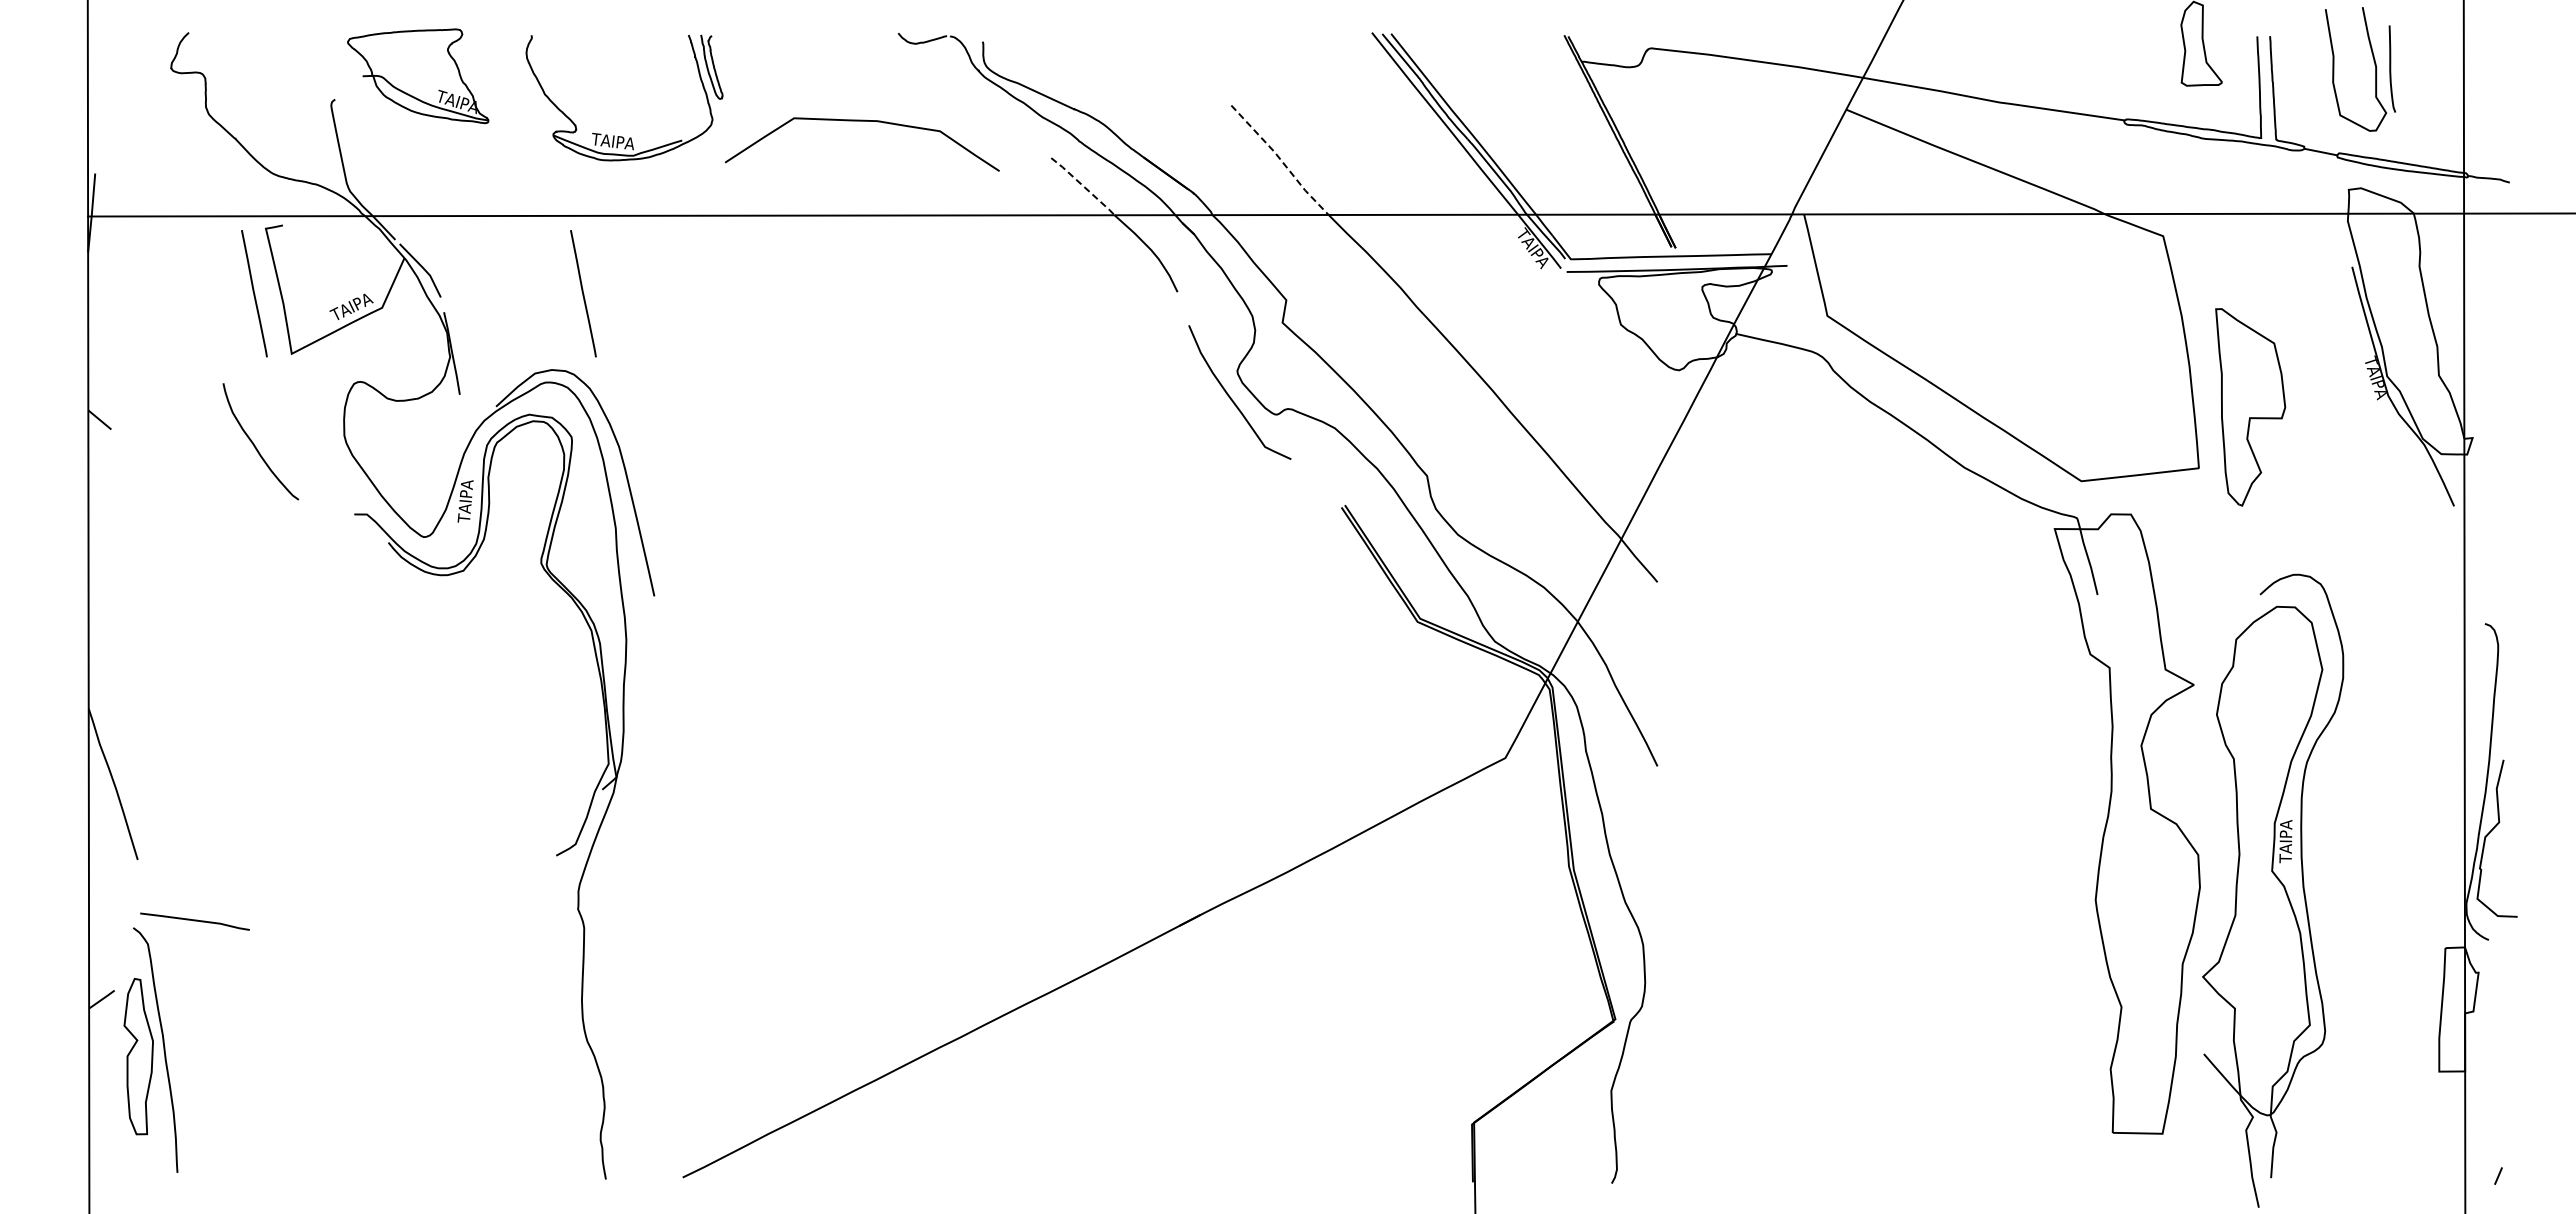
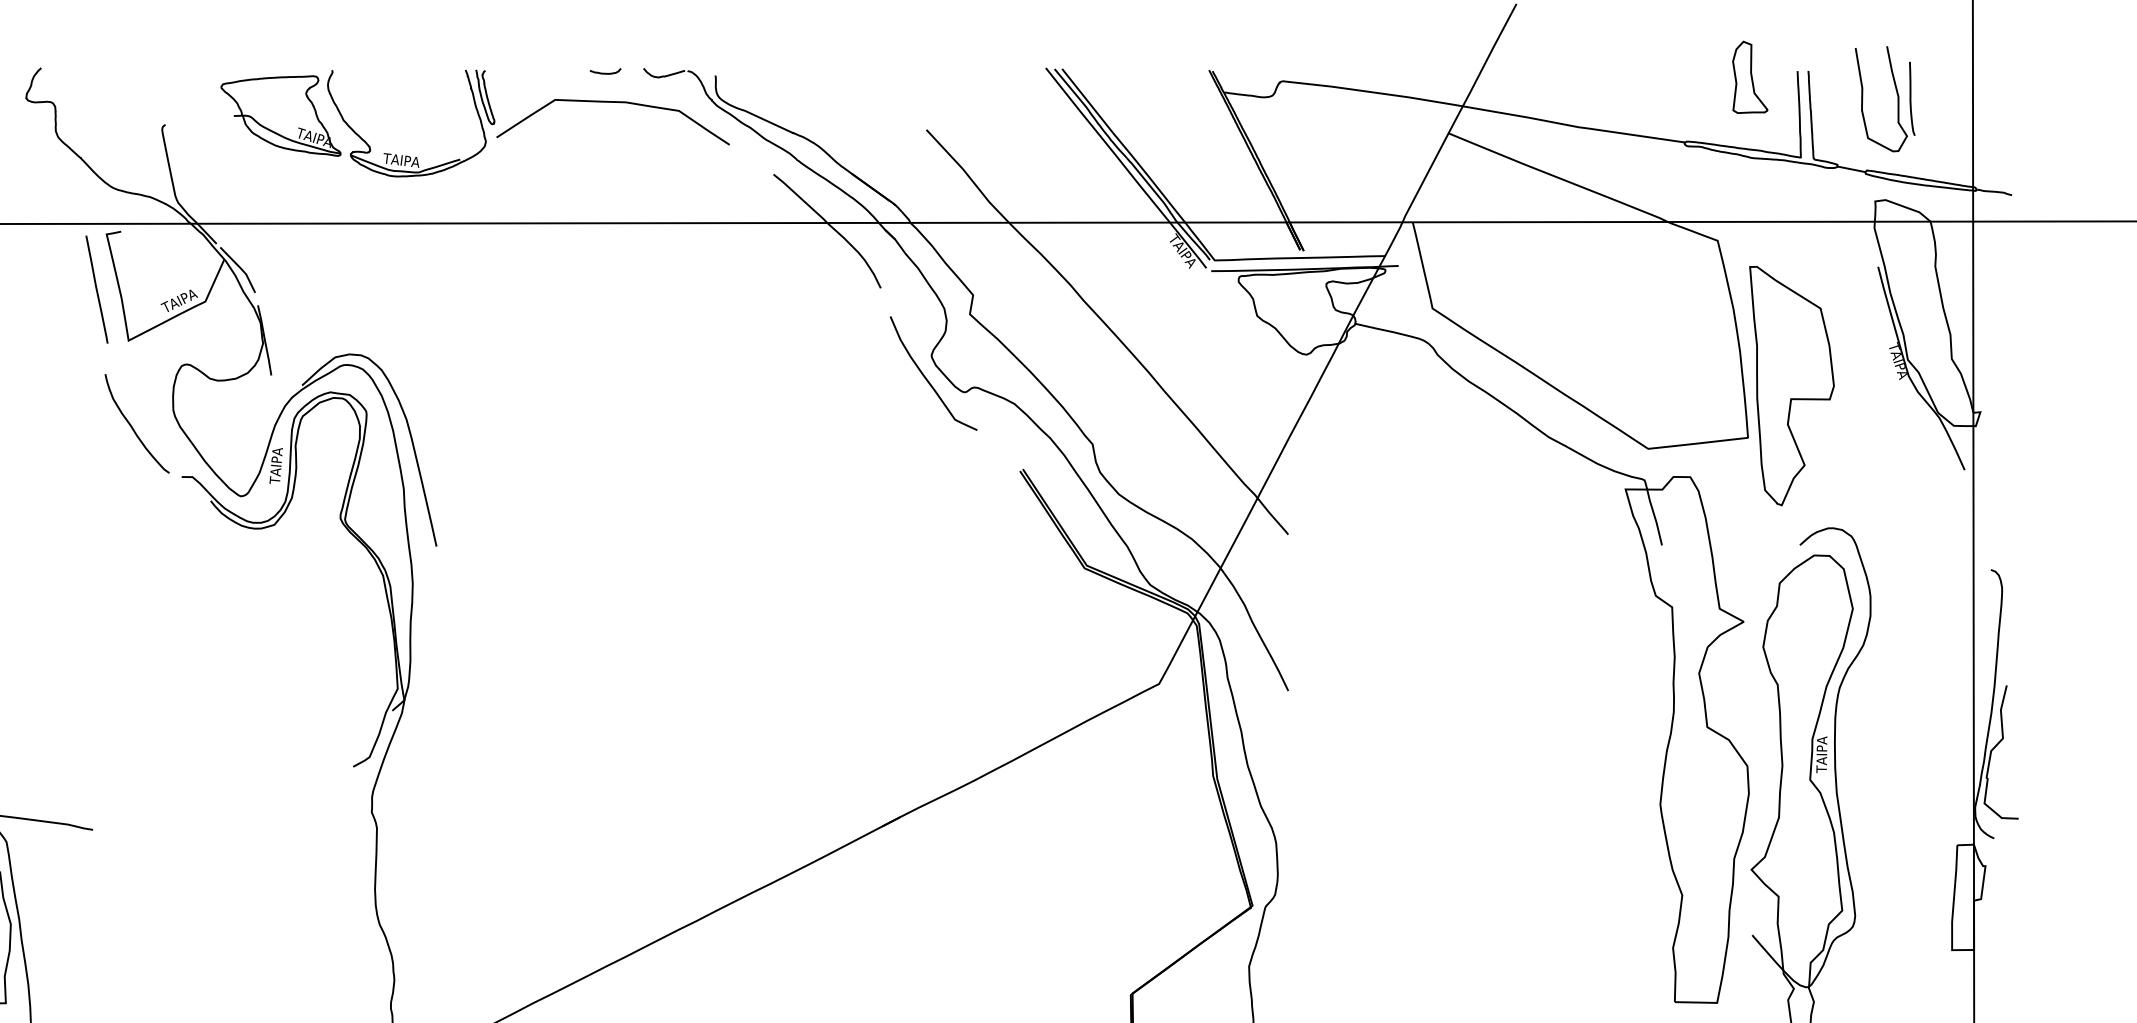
curve: (853, 38) -> (605, 72), added
part: (418, 76) -> (281, 116), moved
curve: (862, 121) -> (613, 102), moved
line: (1280, 159) -> (968, 175), dashed -> solid
line: (1083, 186) -> (800, 198), dashed -> solid
line: (583, 293) -> (376, 289), removed
part: (2250, 407) -> (1791, 386), size x1.43
curve: (254, 443) -> (131, 425), moved

